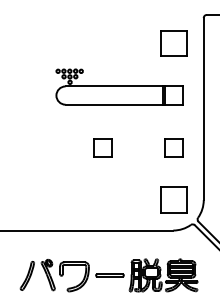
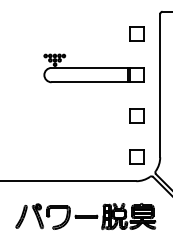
part: (173, 42) -> (136, 33), size x0.71
part: (102, 146) -> (80, 115), removed
part: (173, 199) -> (136, 156), size x0.71

